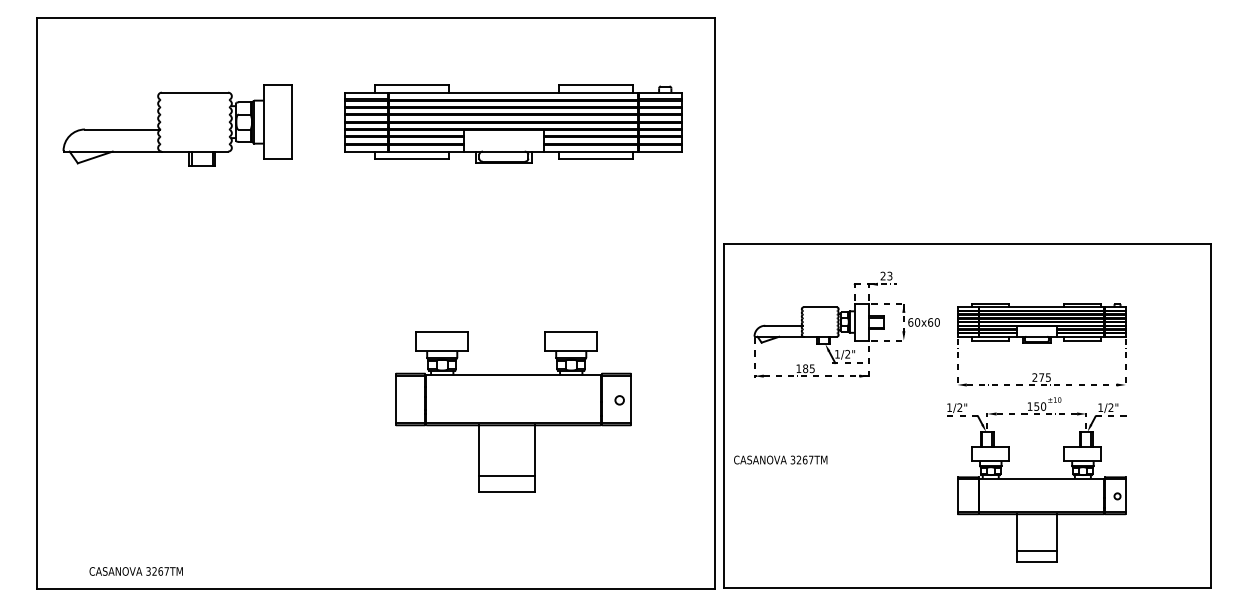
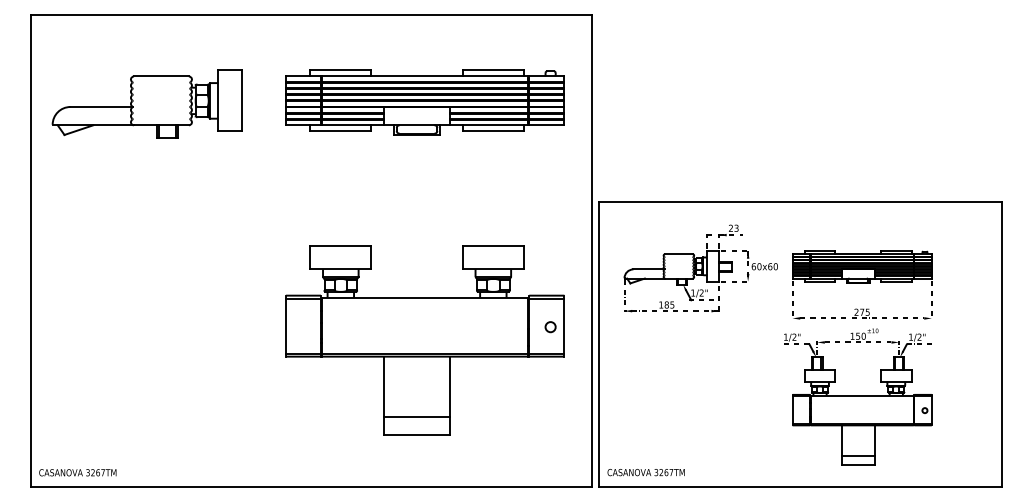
part: (512, 411) -> (424, 340), size x1.43
text: (779, 459) -> (645, 472), moved
text: (135, 571) -> (77, 472), moved

